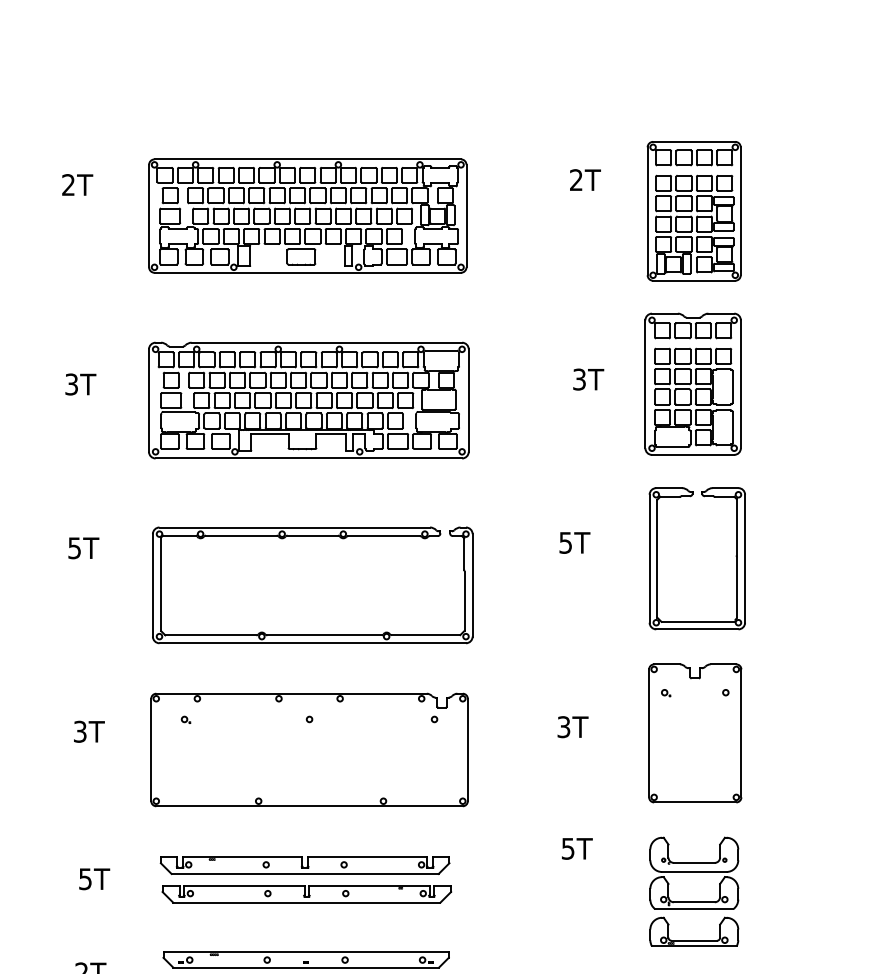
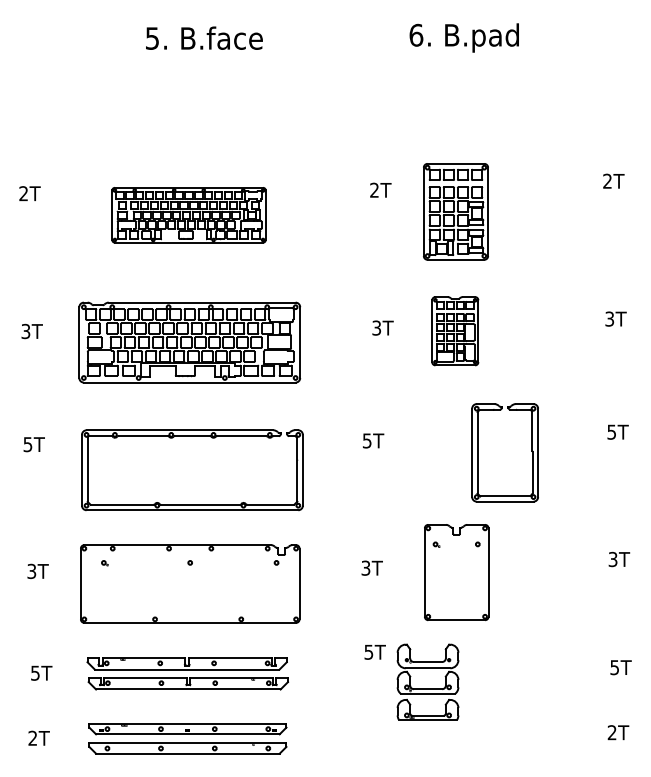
part: (307, 216) -> (188, 215), size x0.7
part: (693, 383) -> (455, 330), size x0.7
part: (658, 558) -> (478, 452), moved
part: (693, 901) -> (427, 688), moved

